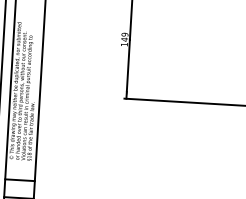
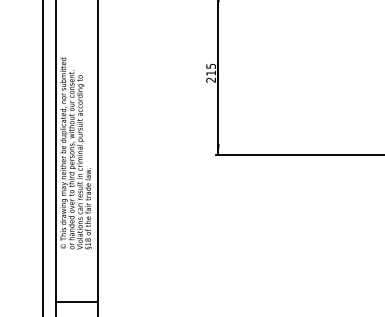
text: (124, 39) -> (210, 72), 149 -> 215
line: (19, 180) -> (76, 277), removed

